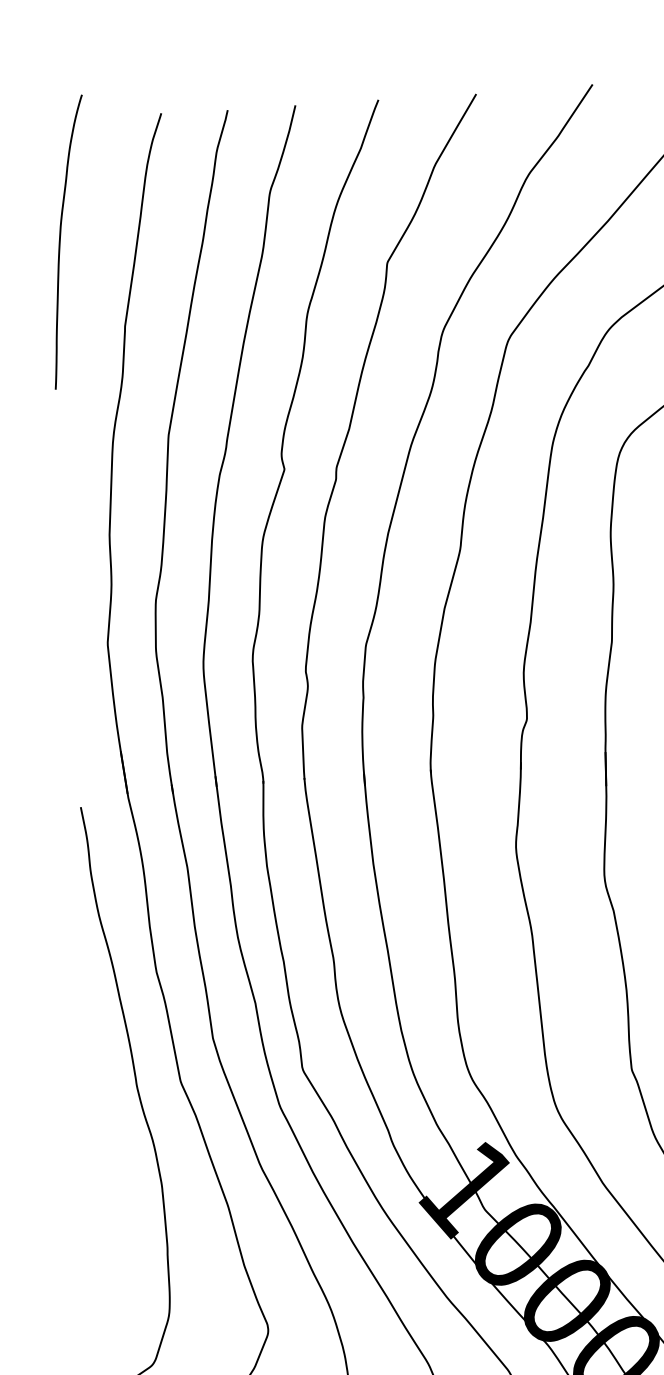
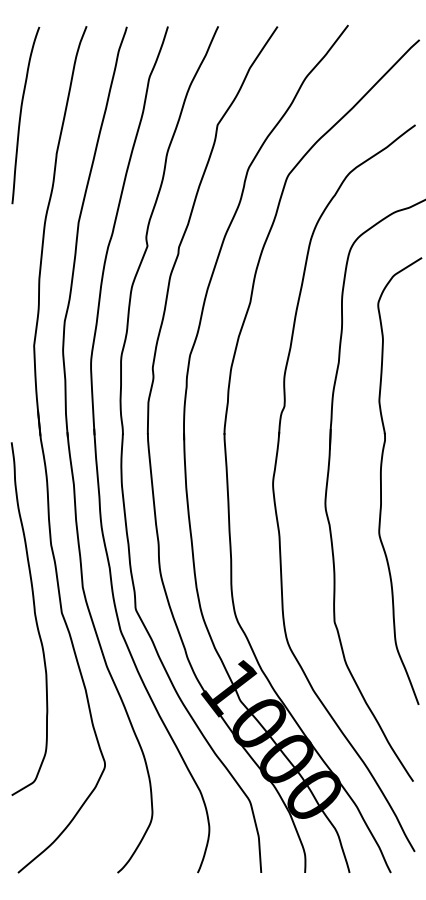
curve: (61, 242) -> (21, 115), moved

